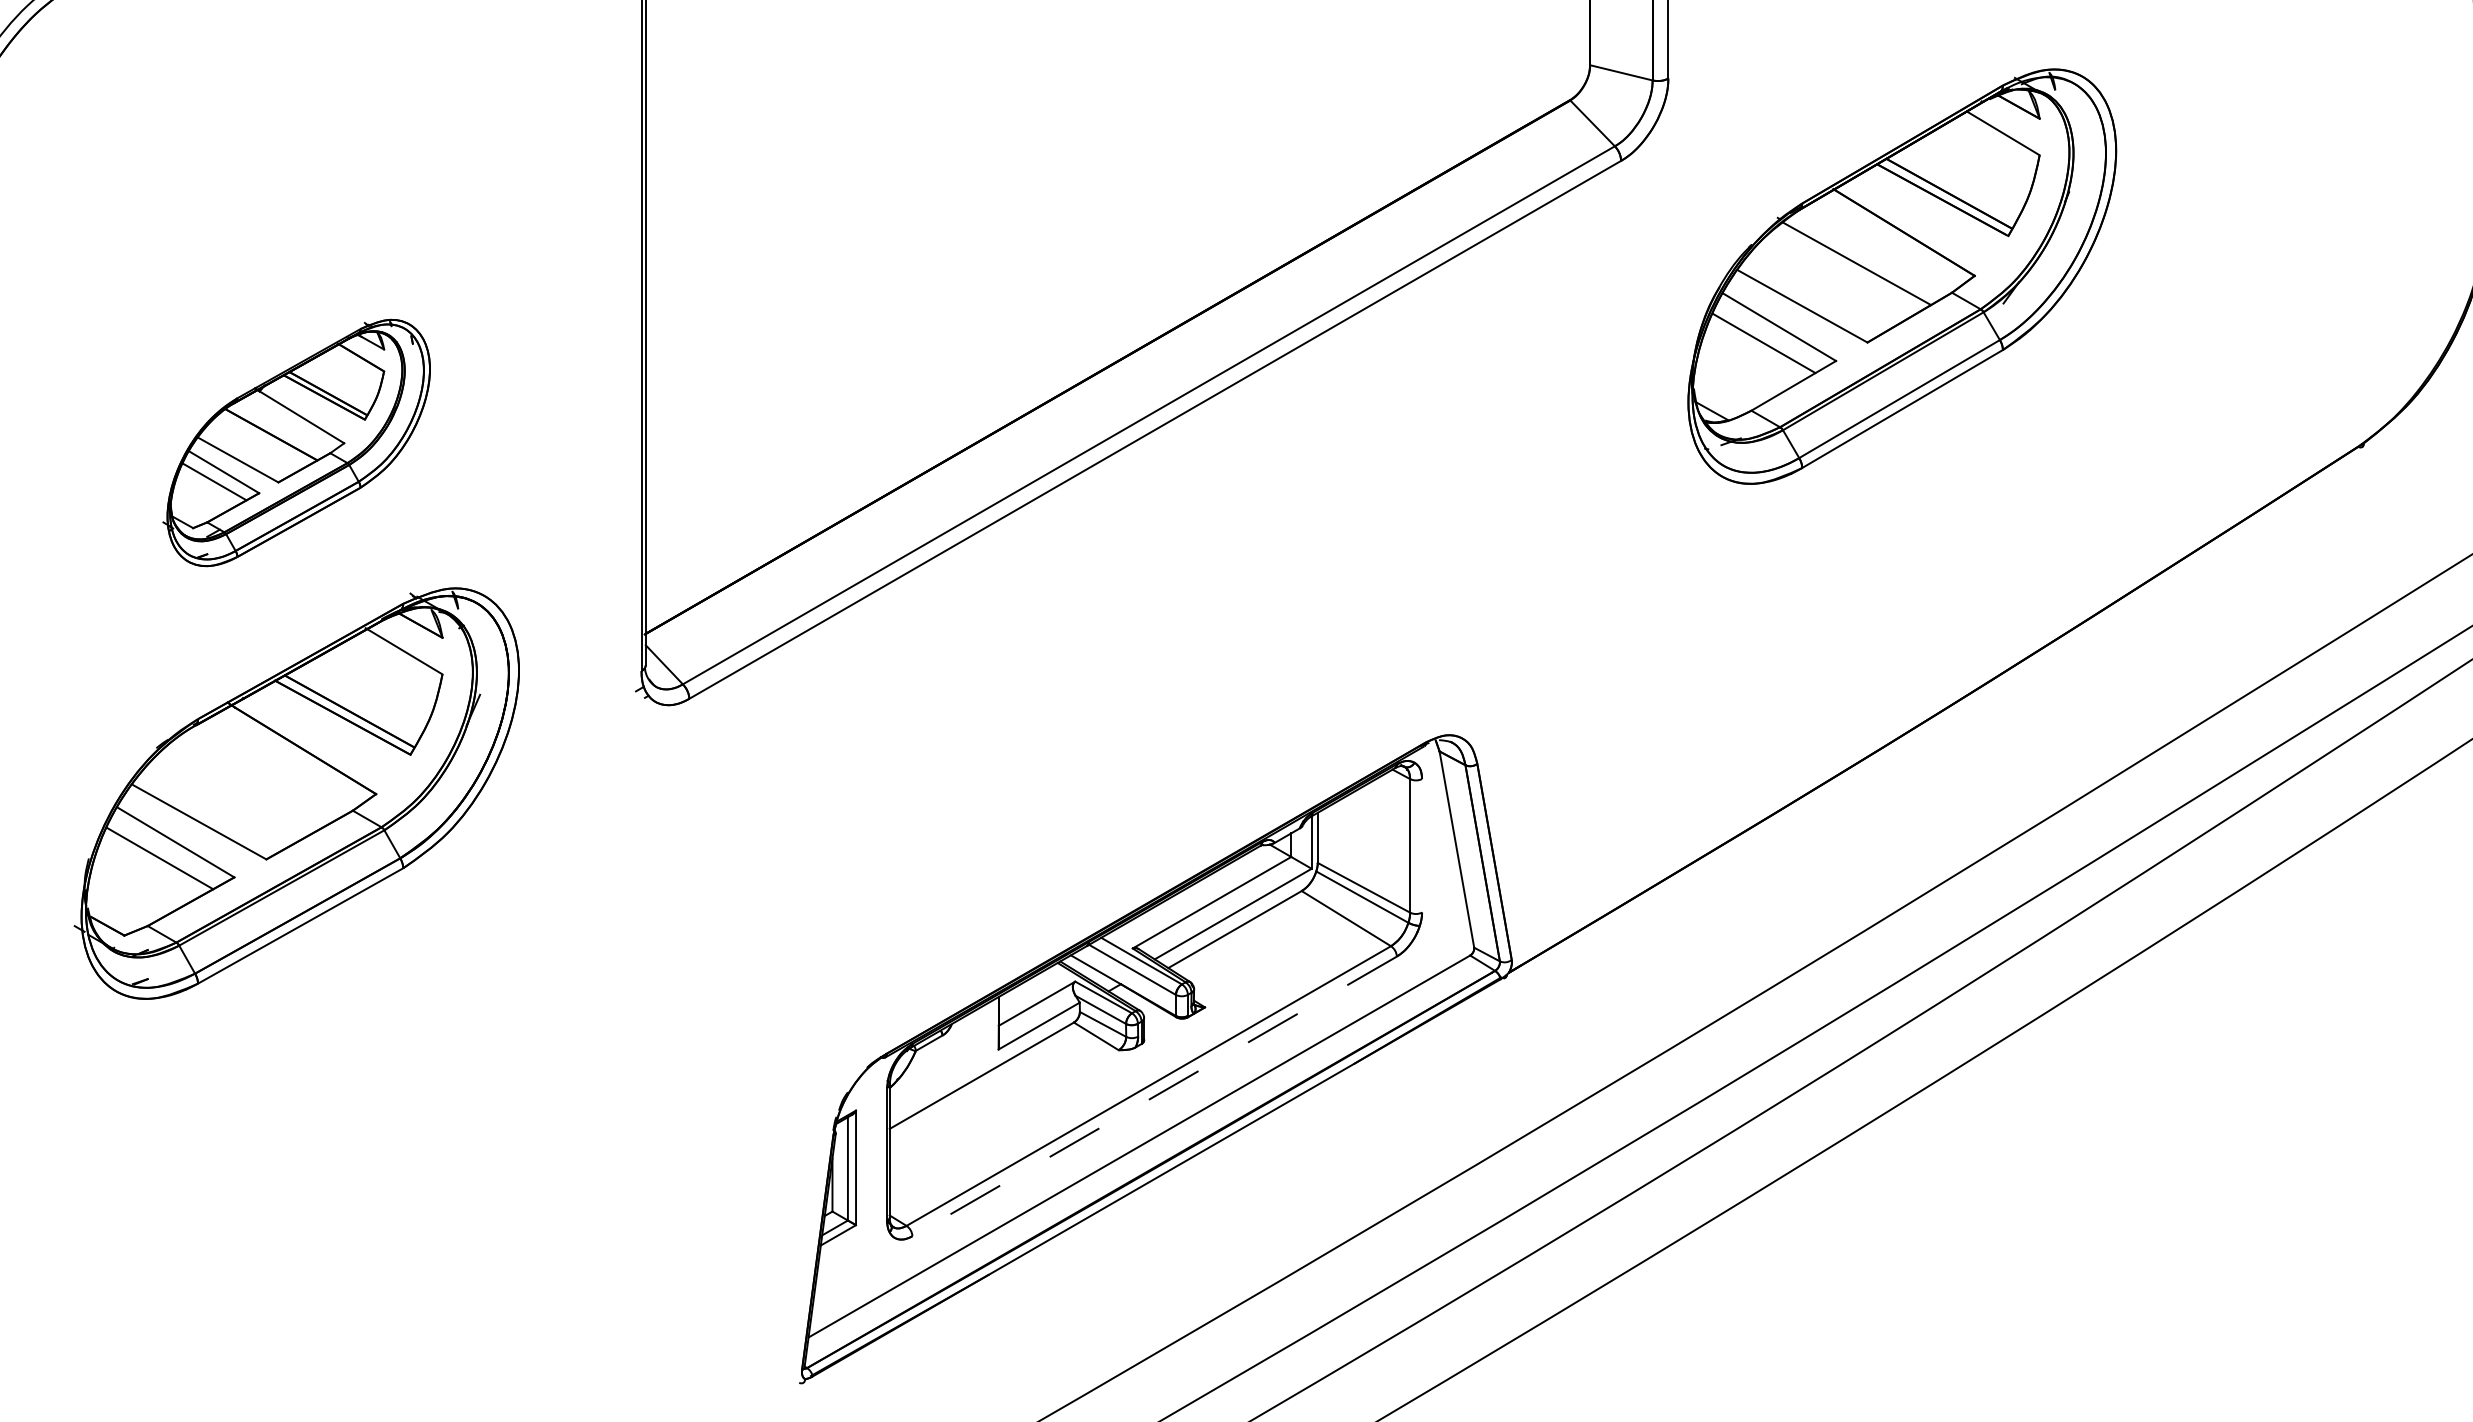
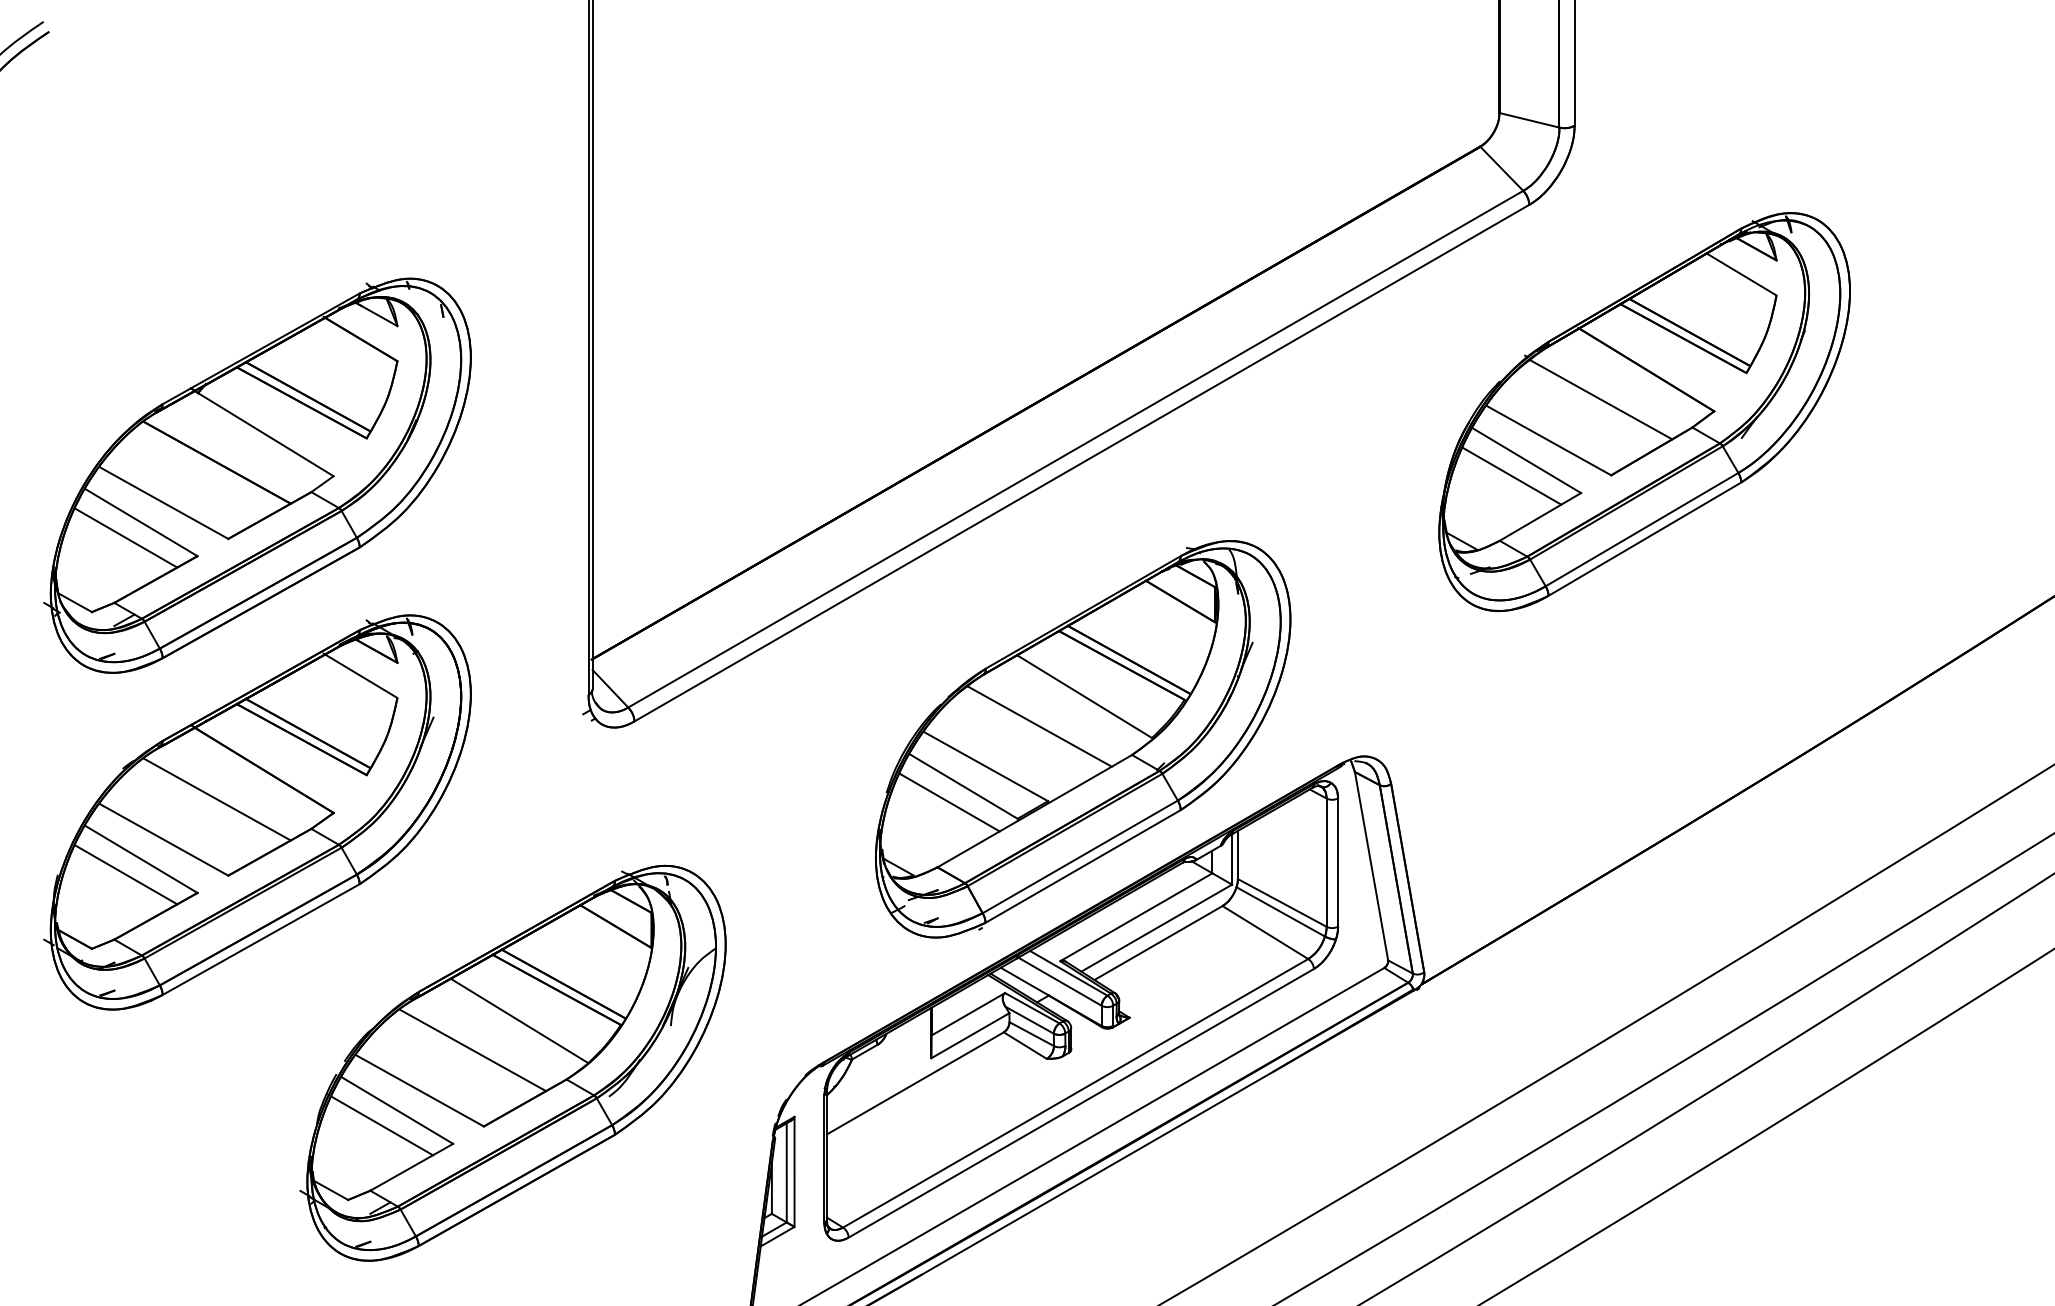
part: (1902, 276) -> (1644, 411), moved
part: (296, 442) -> (257, 475), size x1.67
part: (1156, 717) -> (1083, 739), added
line: (254, 779) -> (216, 798), added
line: (1422, 845) -> (1338, 862), added
part: (562, 1054) -> (512, 1063), added
line: (1154, 1096) -> (1081, 1103), dashed -> solid

